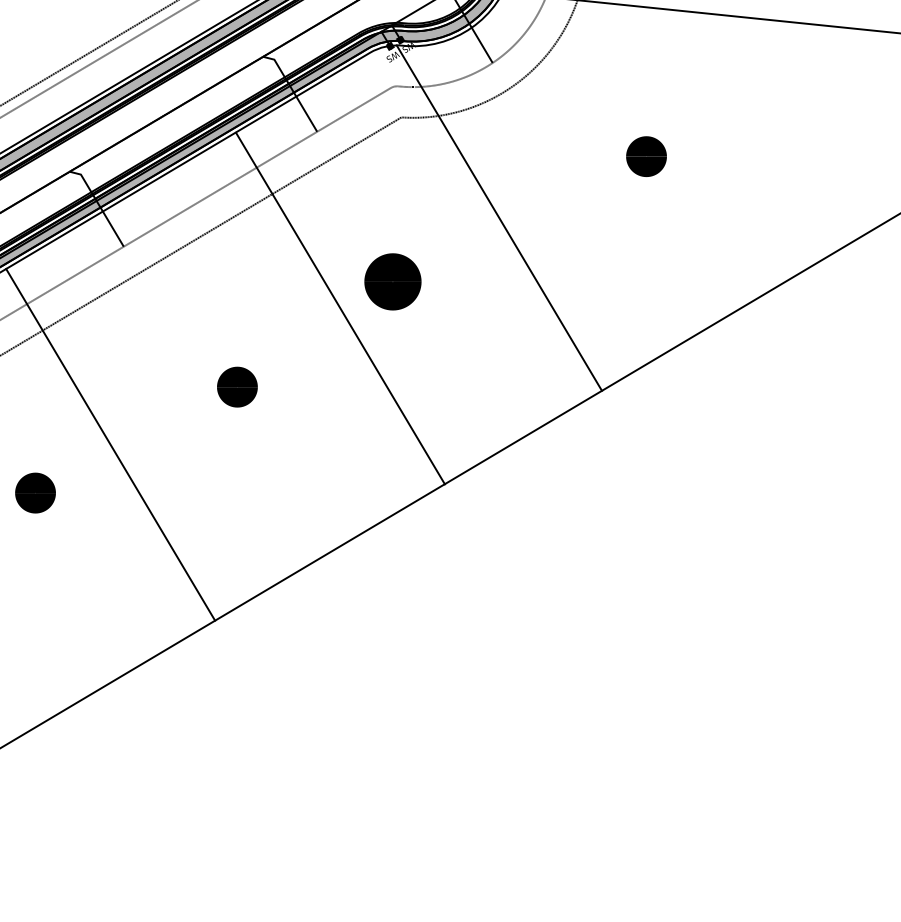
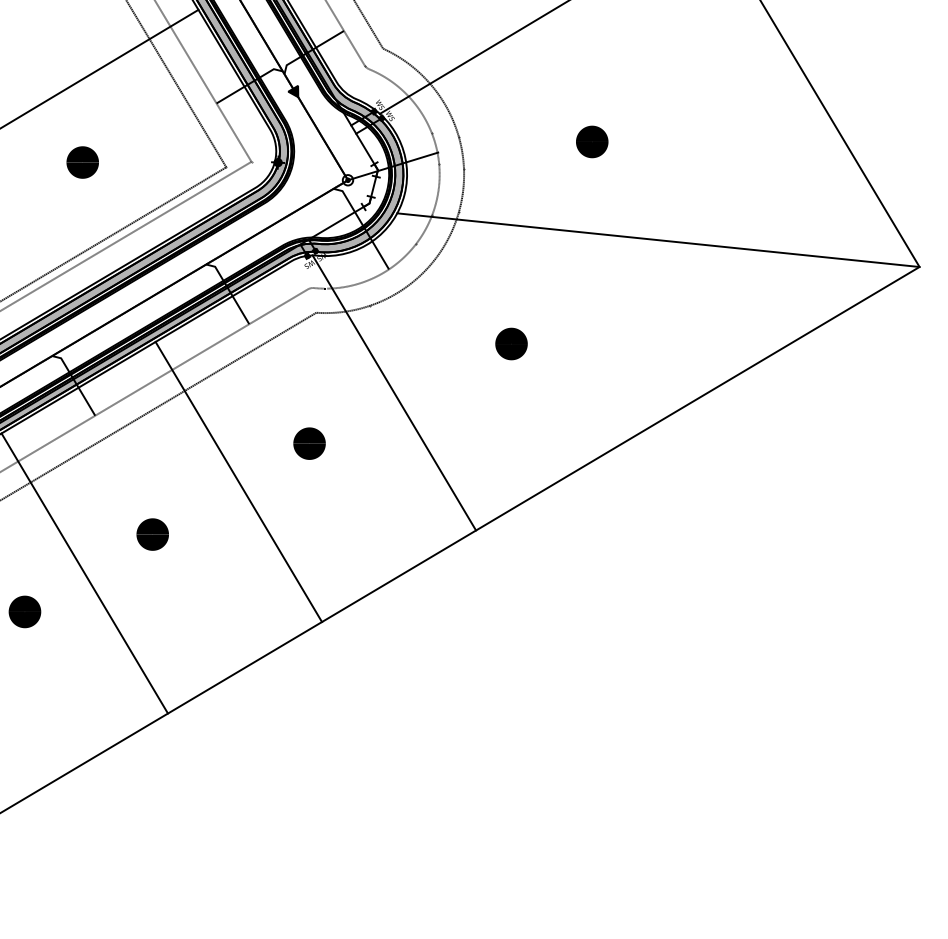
part: (392, 281) -> (309, 443), size x0.71
line: (340, 307) -> (238, 481), moved
part: (237, 387) -> (152, 534), moved

